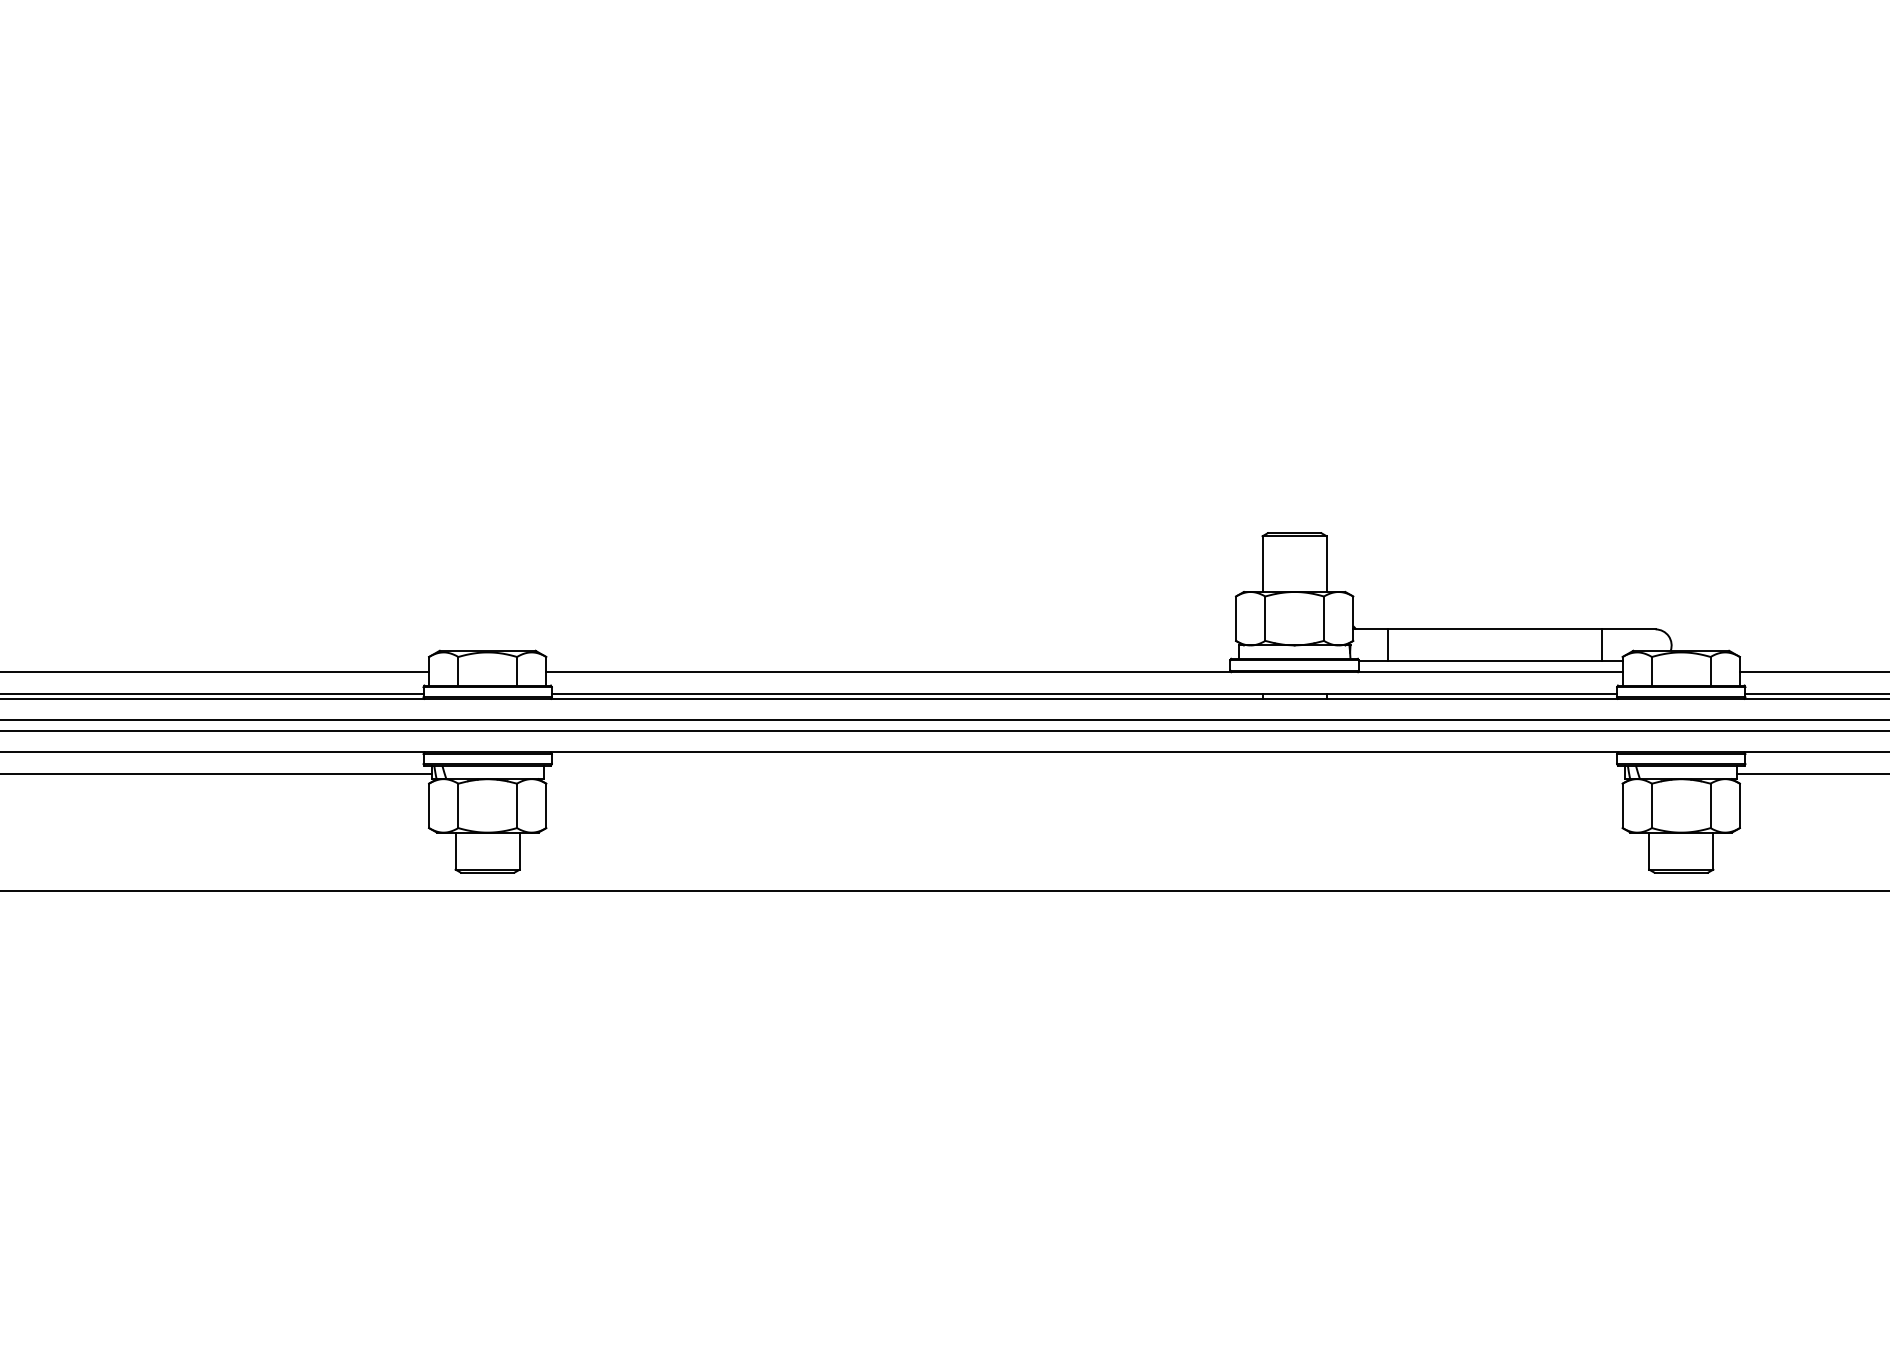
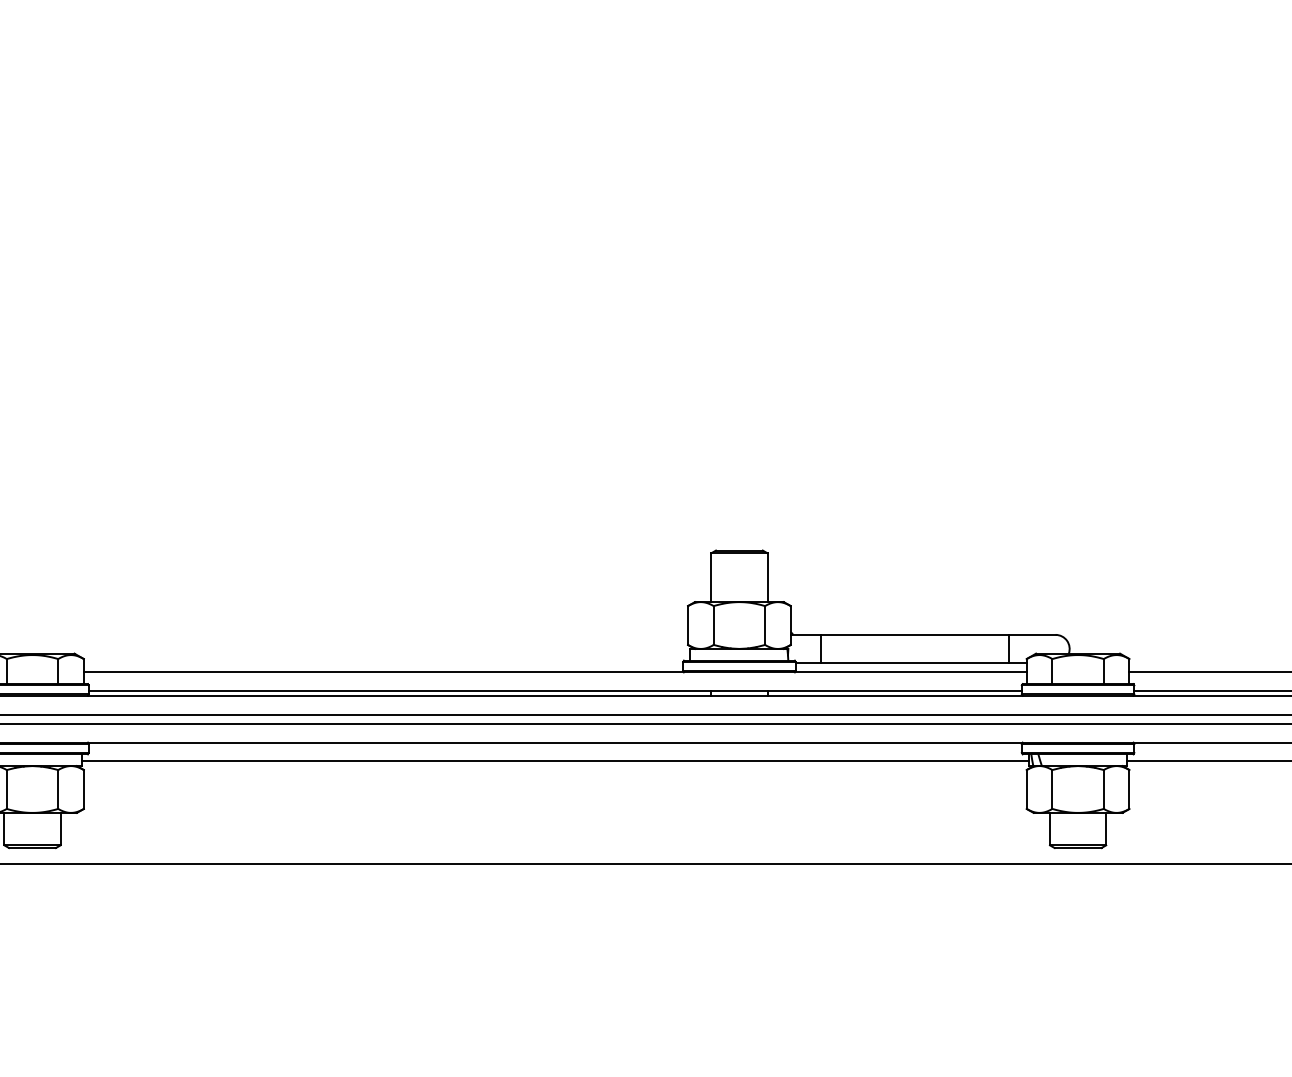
line: (1084, 773) -> (555, 761), added

